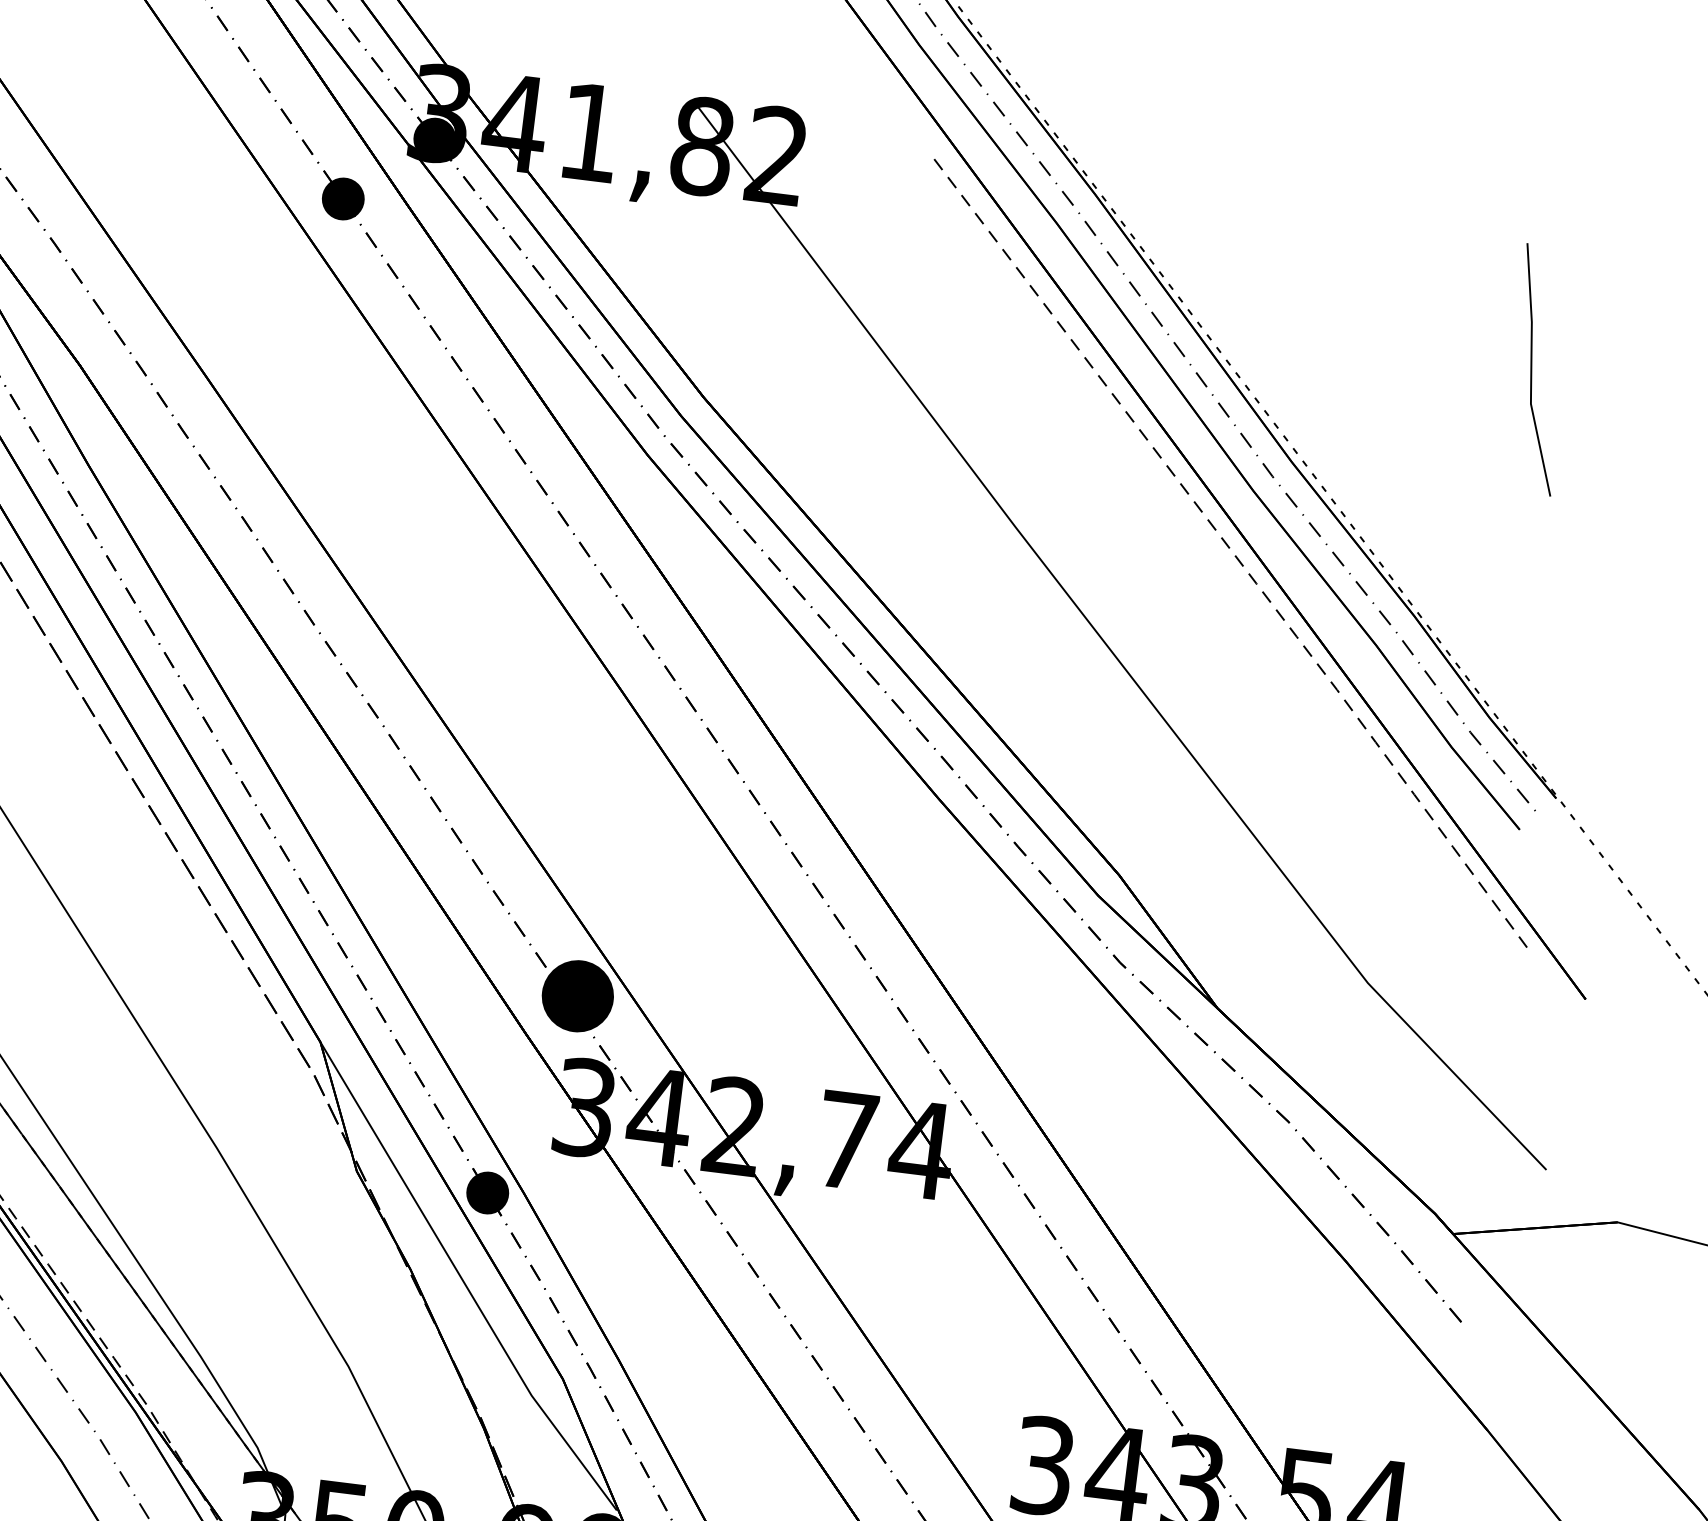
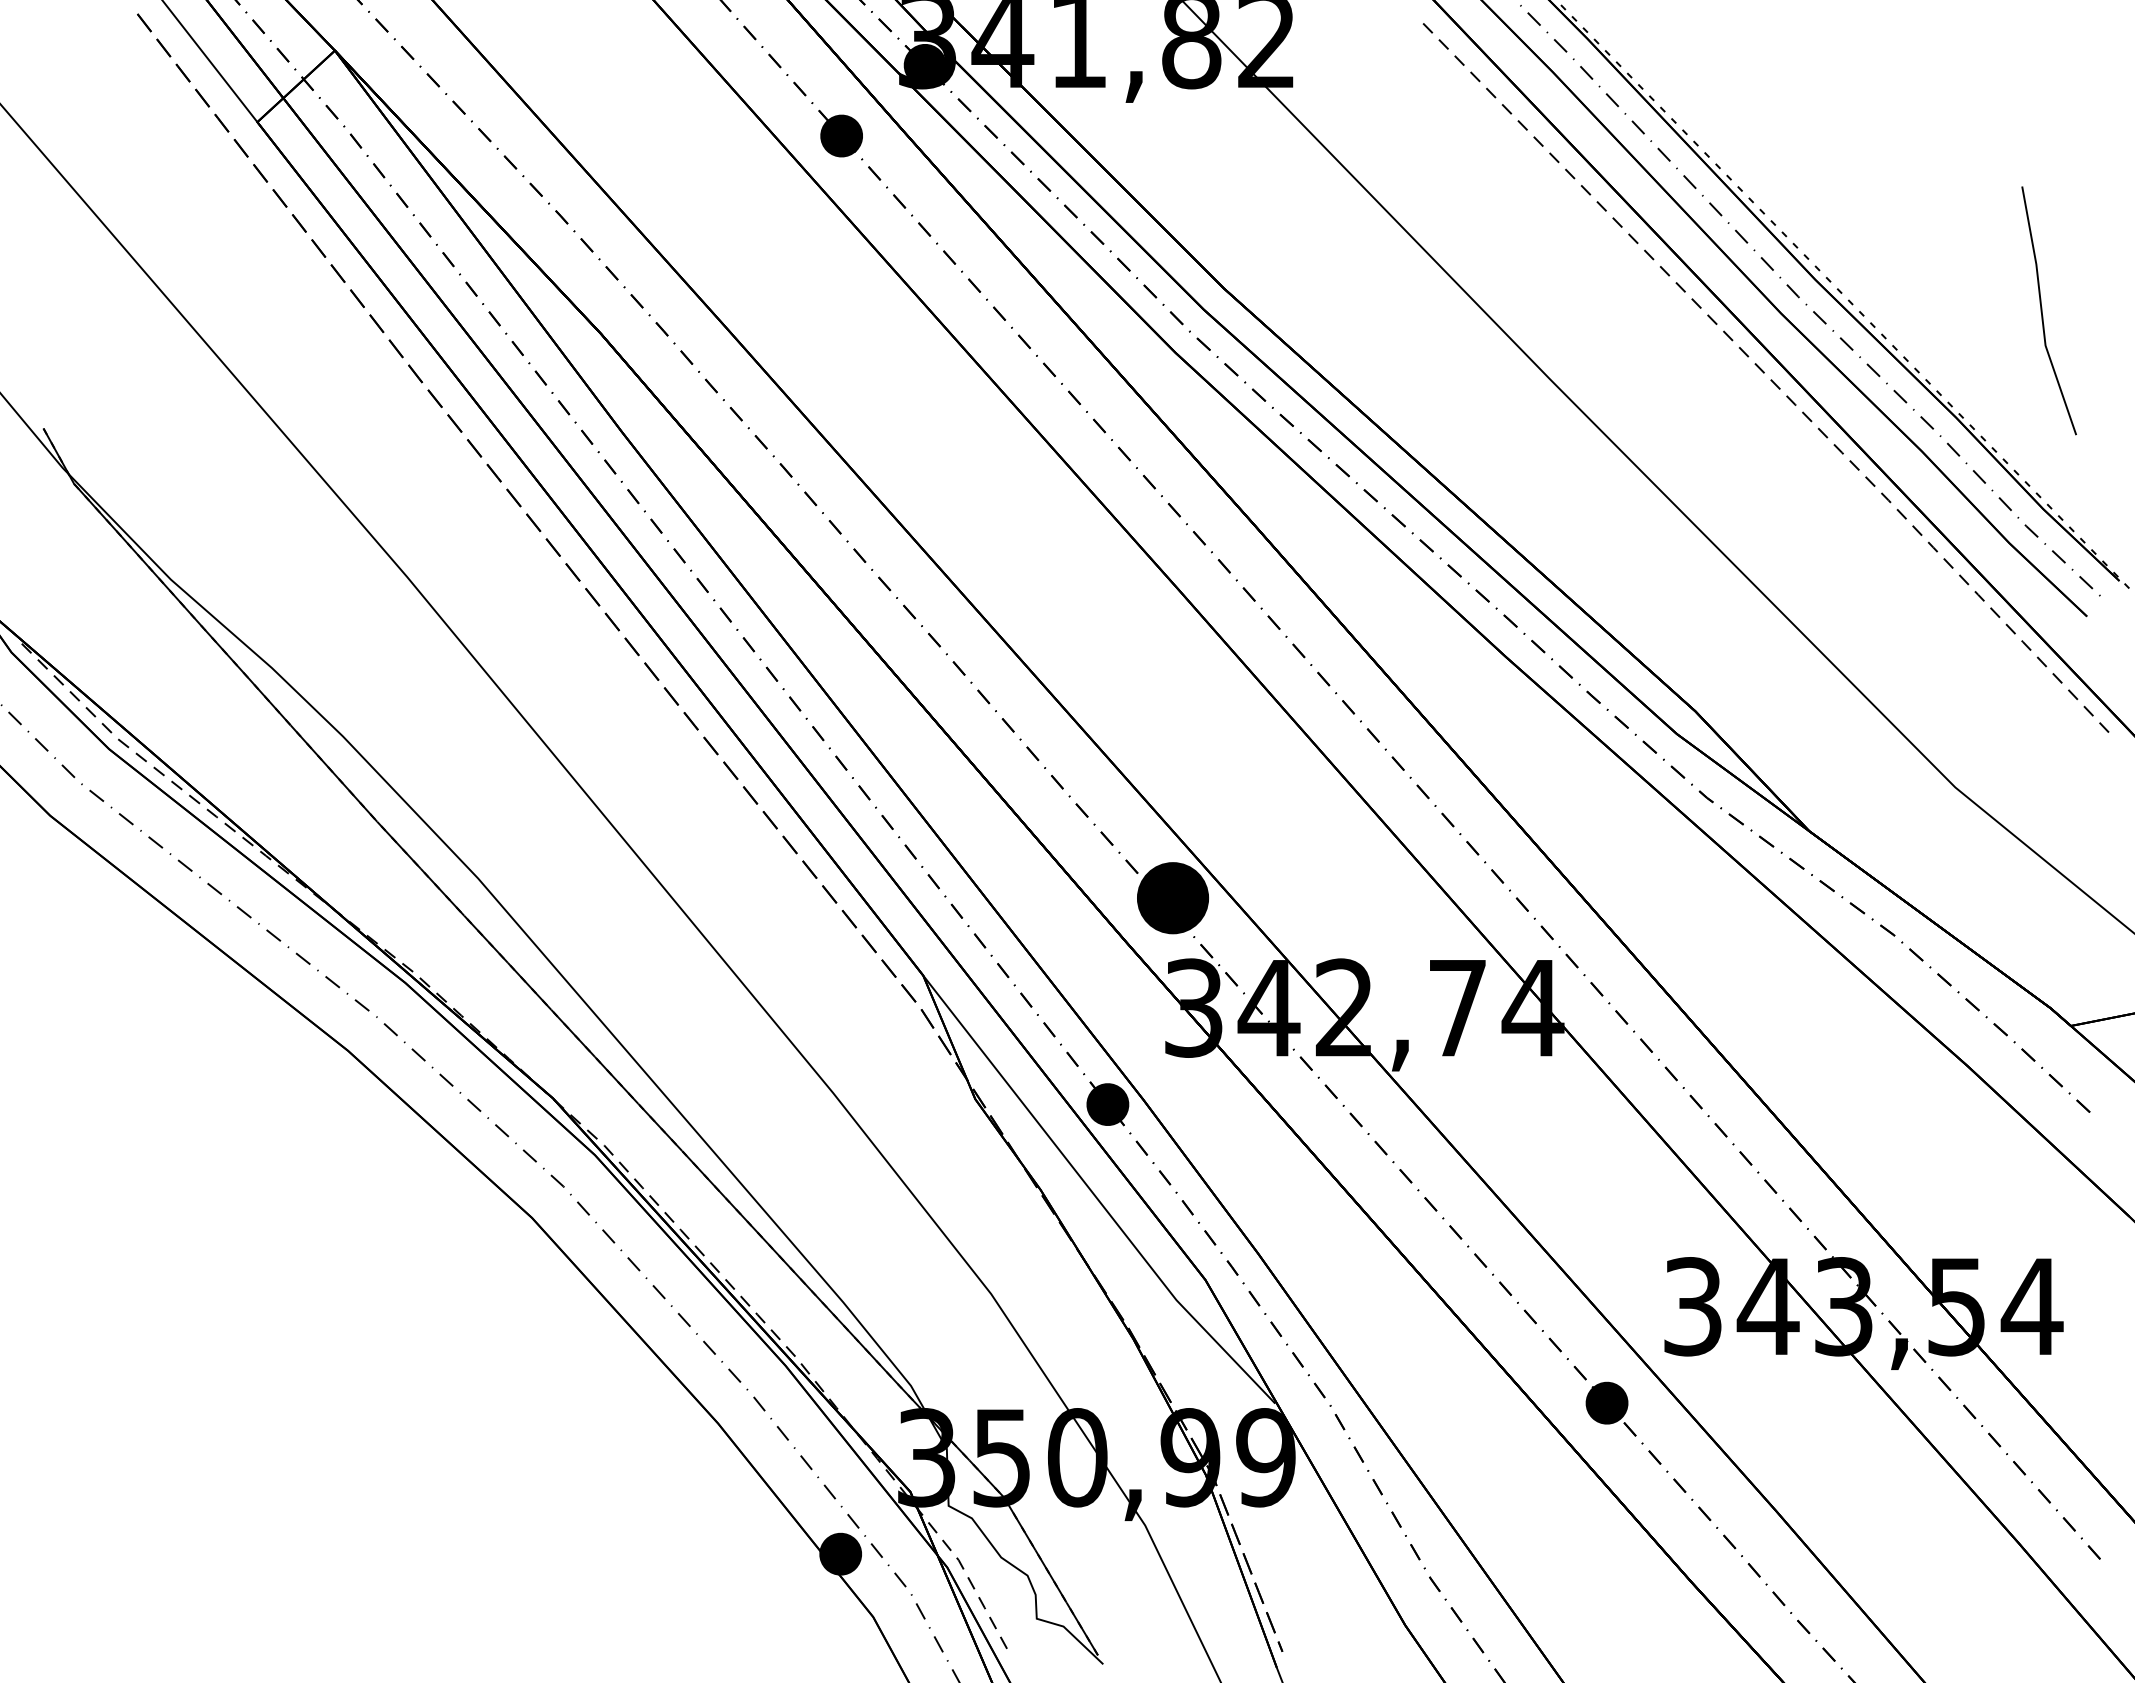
line: (1532, 368) -> (2042, 310), moved

